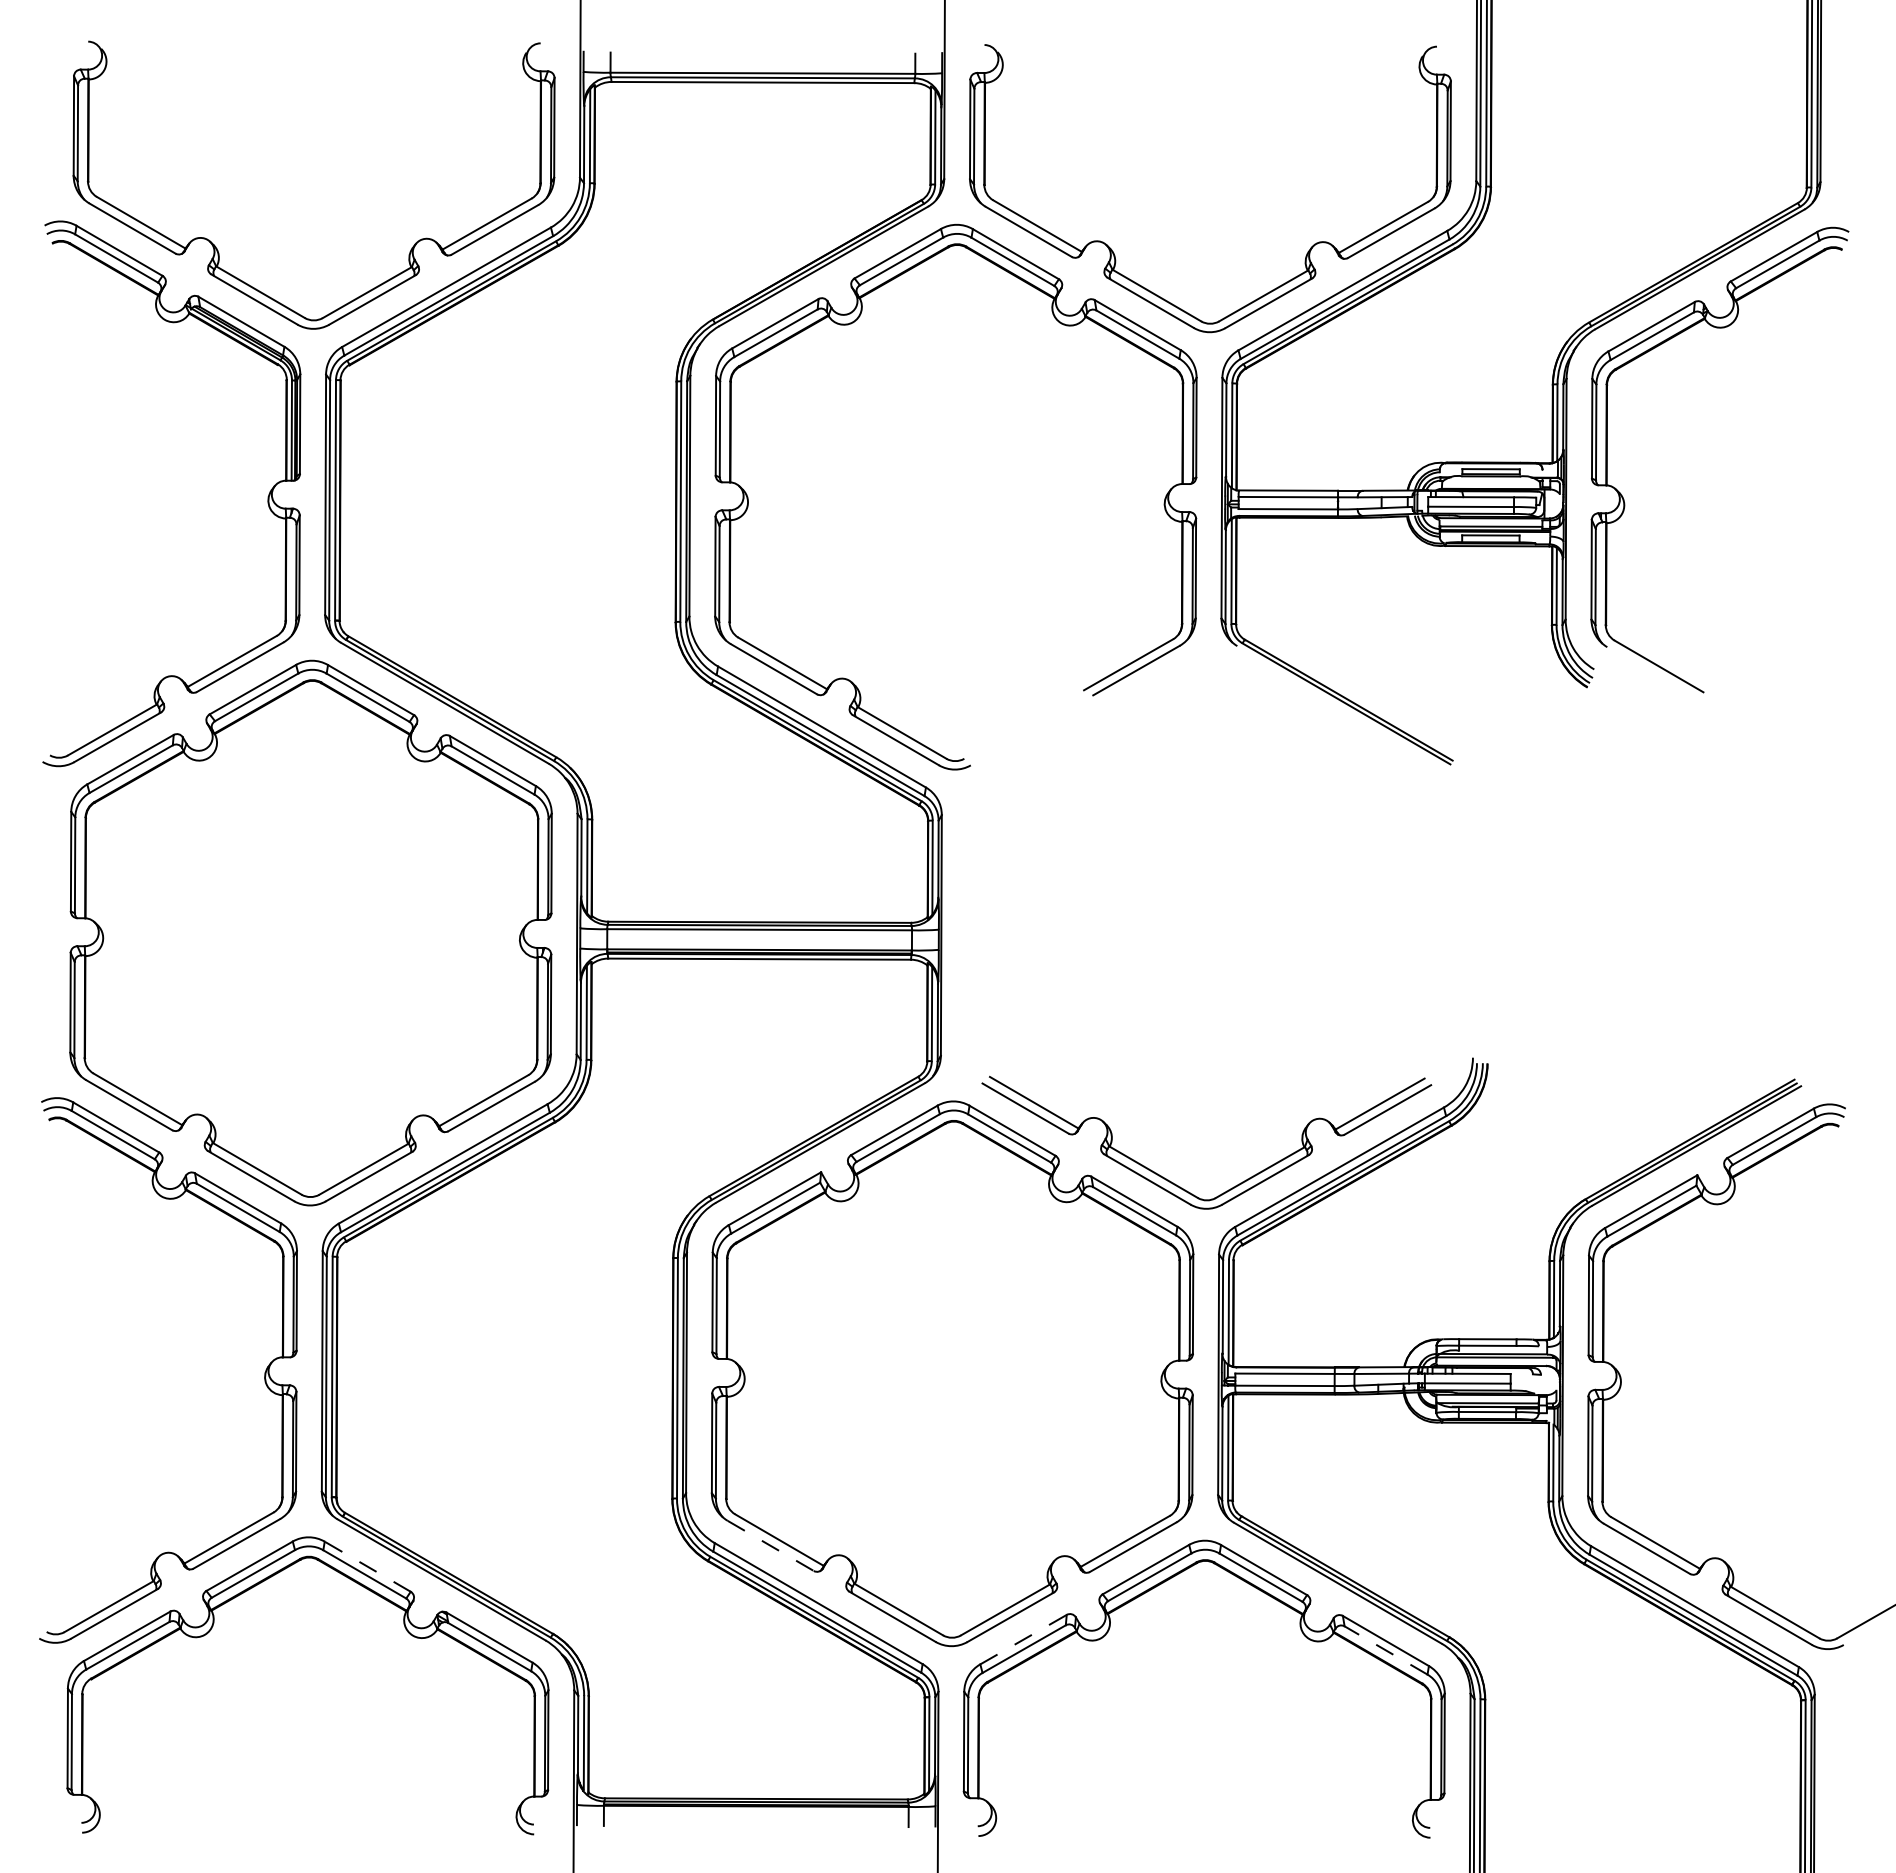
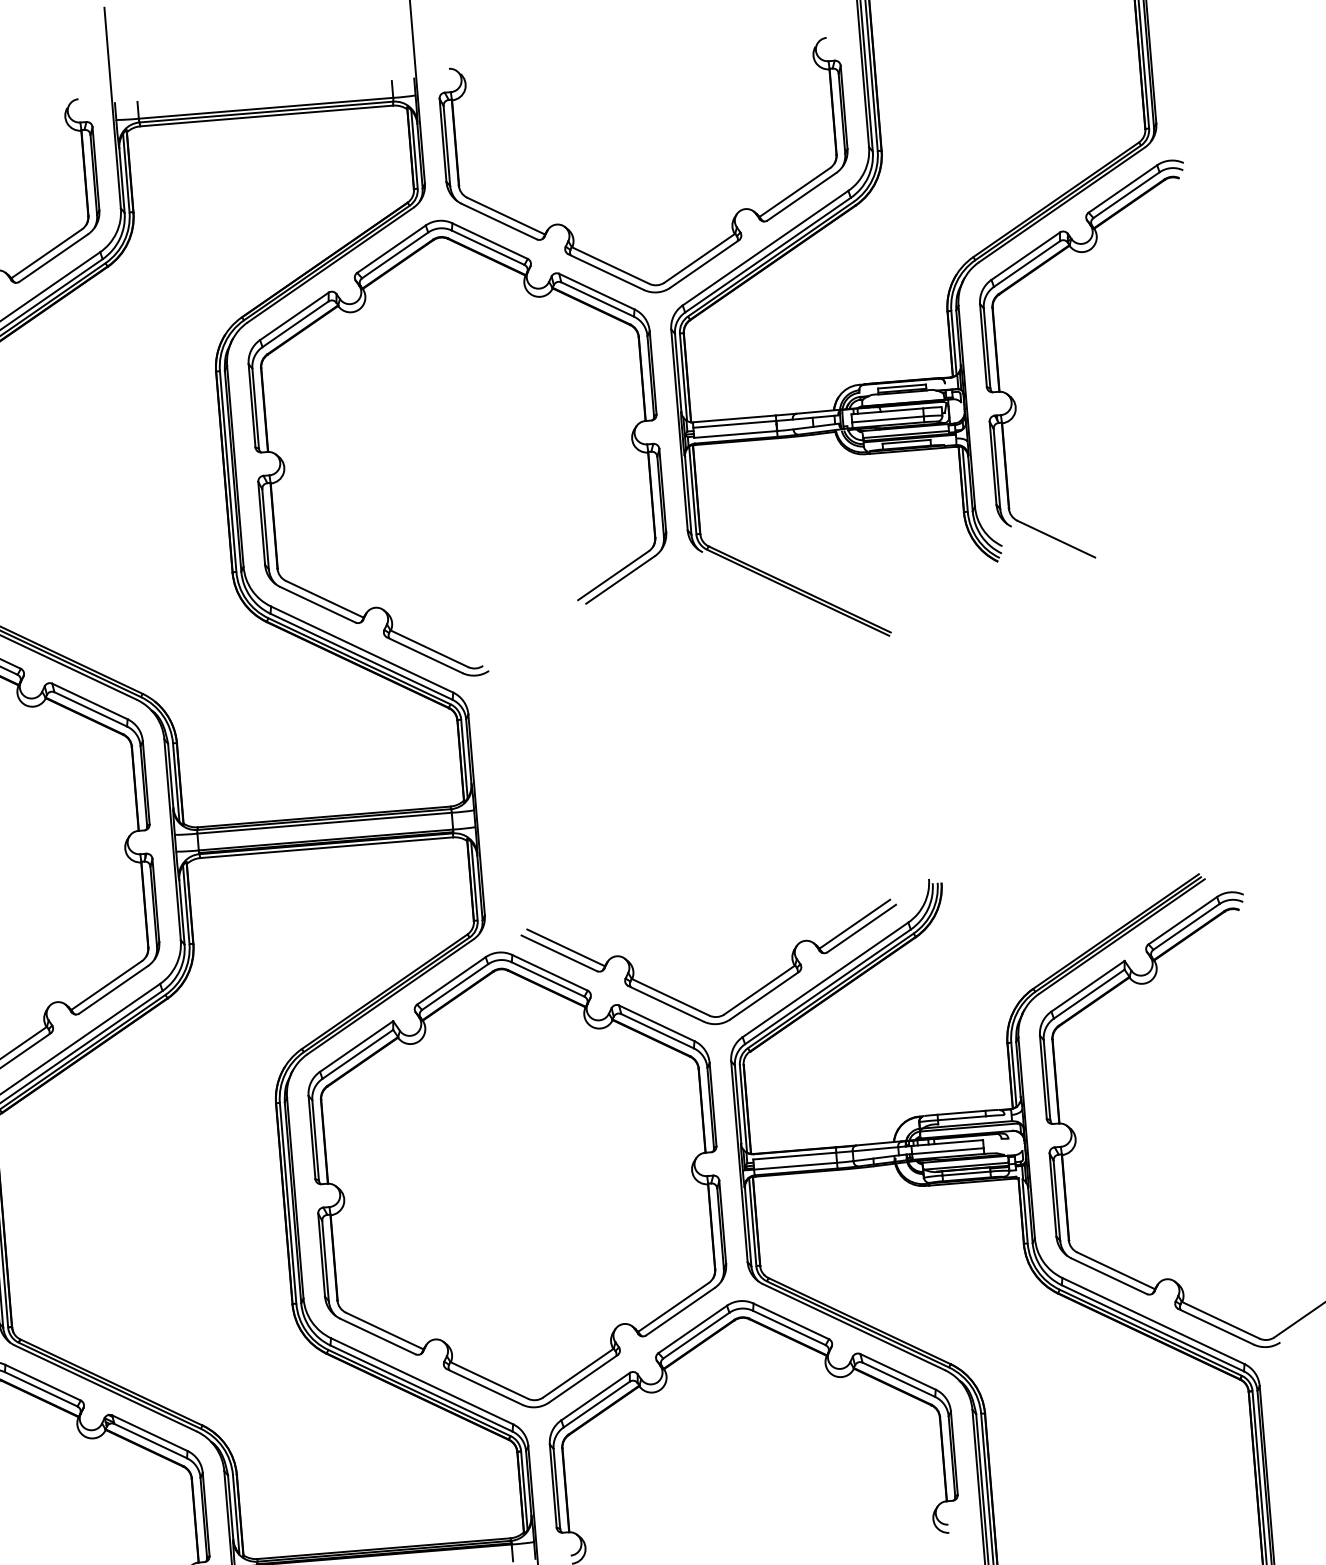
line: (770, 1545) -> (377, 1336), dashed -> solid
line: (367, 1566) -> (42, 1382), dashed -> solid
line: (1023, 1639) -> (595, 1396), dashed -> solid
line: (1386, 1650) -> (899, 1379), dashed -> solid

